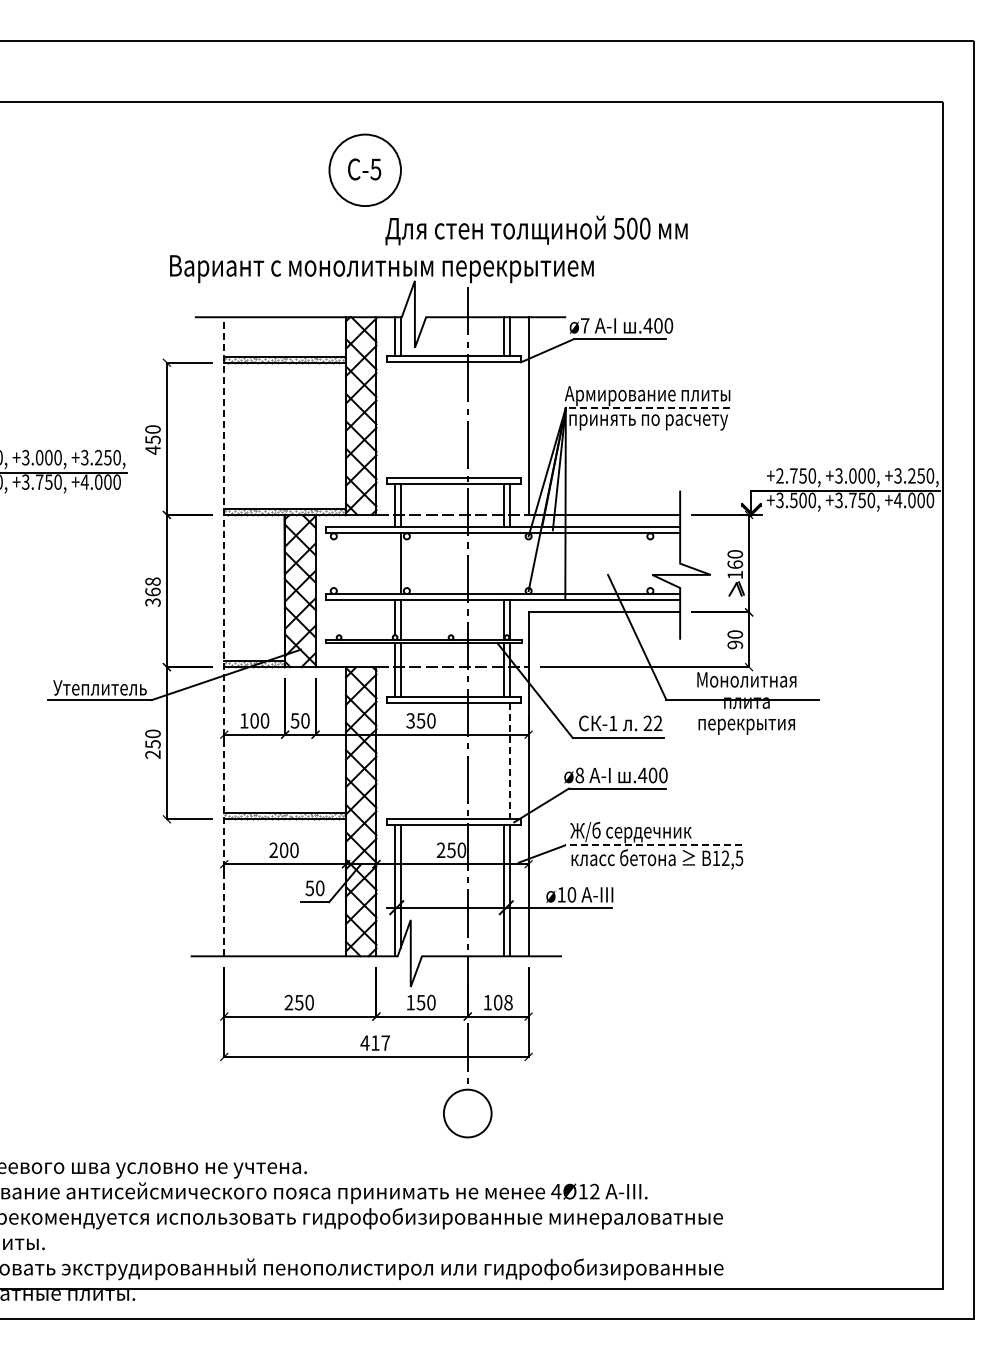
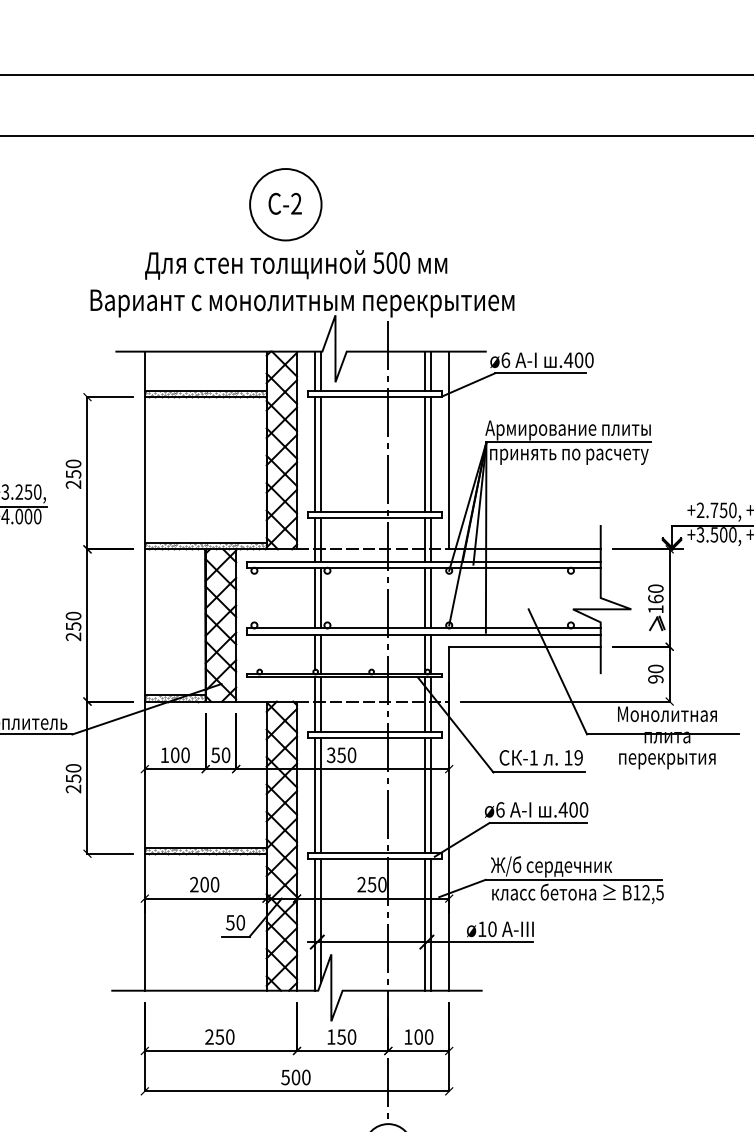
text: (375, 169) -> (296, 203), -5 -> -2
text: (536, 230) -> (296, 264), moved
text: (585, 325) -> (506, 359), ø7 -> ø6
line: (647, 408) -> (568, 442), dashed -> solid
line: (394, 420) -> (315, 454), added
line: (400, 420) -> (321, 454), added
line: (504, 420) -> (425, 454), added
line: (510, 420) -> (431, 454), added
text: (152, 449) -> (73, 483), 450 -> 250
line: (394, 563) -> (315, 597), added
line: (504, 563) -> (425, 597), added
line: (510, 563) -> (431, 597), added
text: (152, 591) -> (73, 625), 368 -> 250
line: (224, 636) -> (145, 670), dashed -> solid
text: (652, 723) -> (573, 757), 22 -> 19
line: (394, 760) -> (315, 794), added
line: (400, 760) -> (321, 794), added
line: (504, 760) -> (425, 794), added
line: (510, 761) -> (431, 795), dashed -> solid
text: (579, 775) -> (500, 809), ø8 -> ø6
line: (652, 845) -> (573, 879), dashed -> solid
text: (508, 1002) -> (429, 1036), 108 -> 100
text: (375, 1042) -> (296, 1076), 417 -> 500

